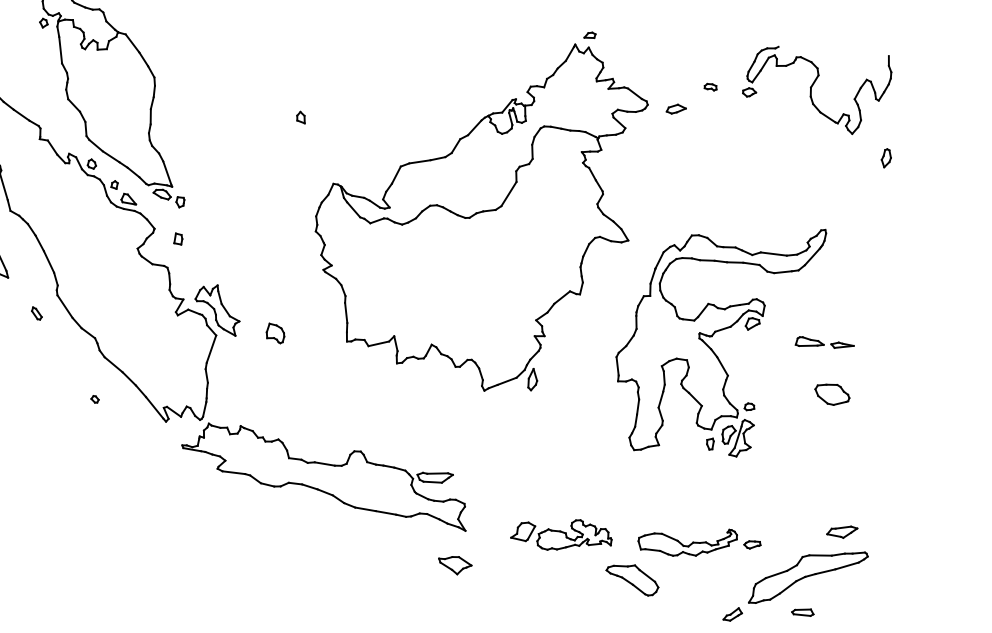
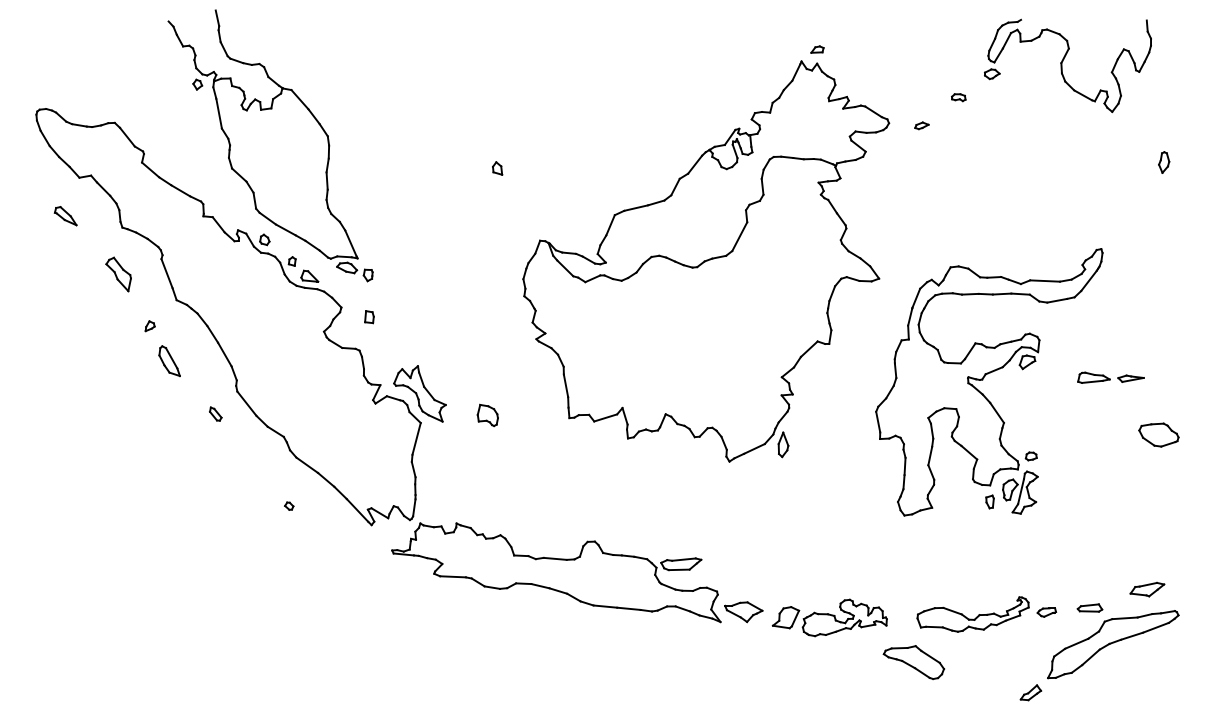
part: (816, 90) -> (1067, 65), moved
part: (676, 109) -> (921, 125), size x0.62
part: (831, 394) -> (1158, 434), moved
part: (454, 565) -> (743, 612), moved
part: (802, 611) -> (1089, 607), moved

